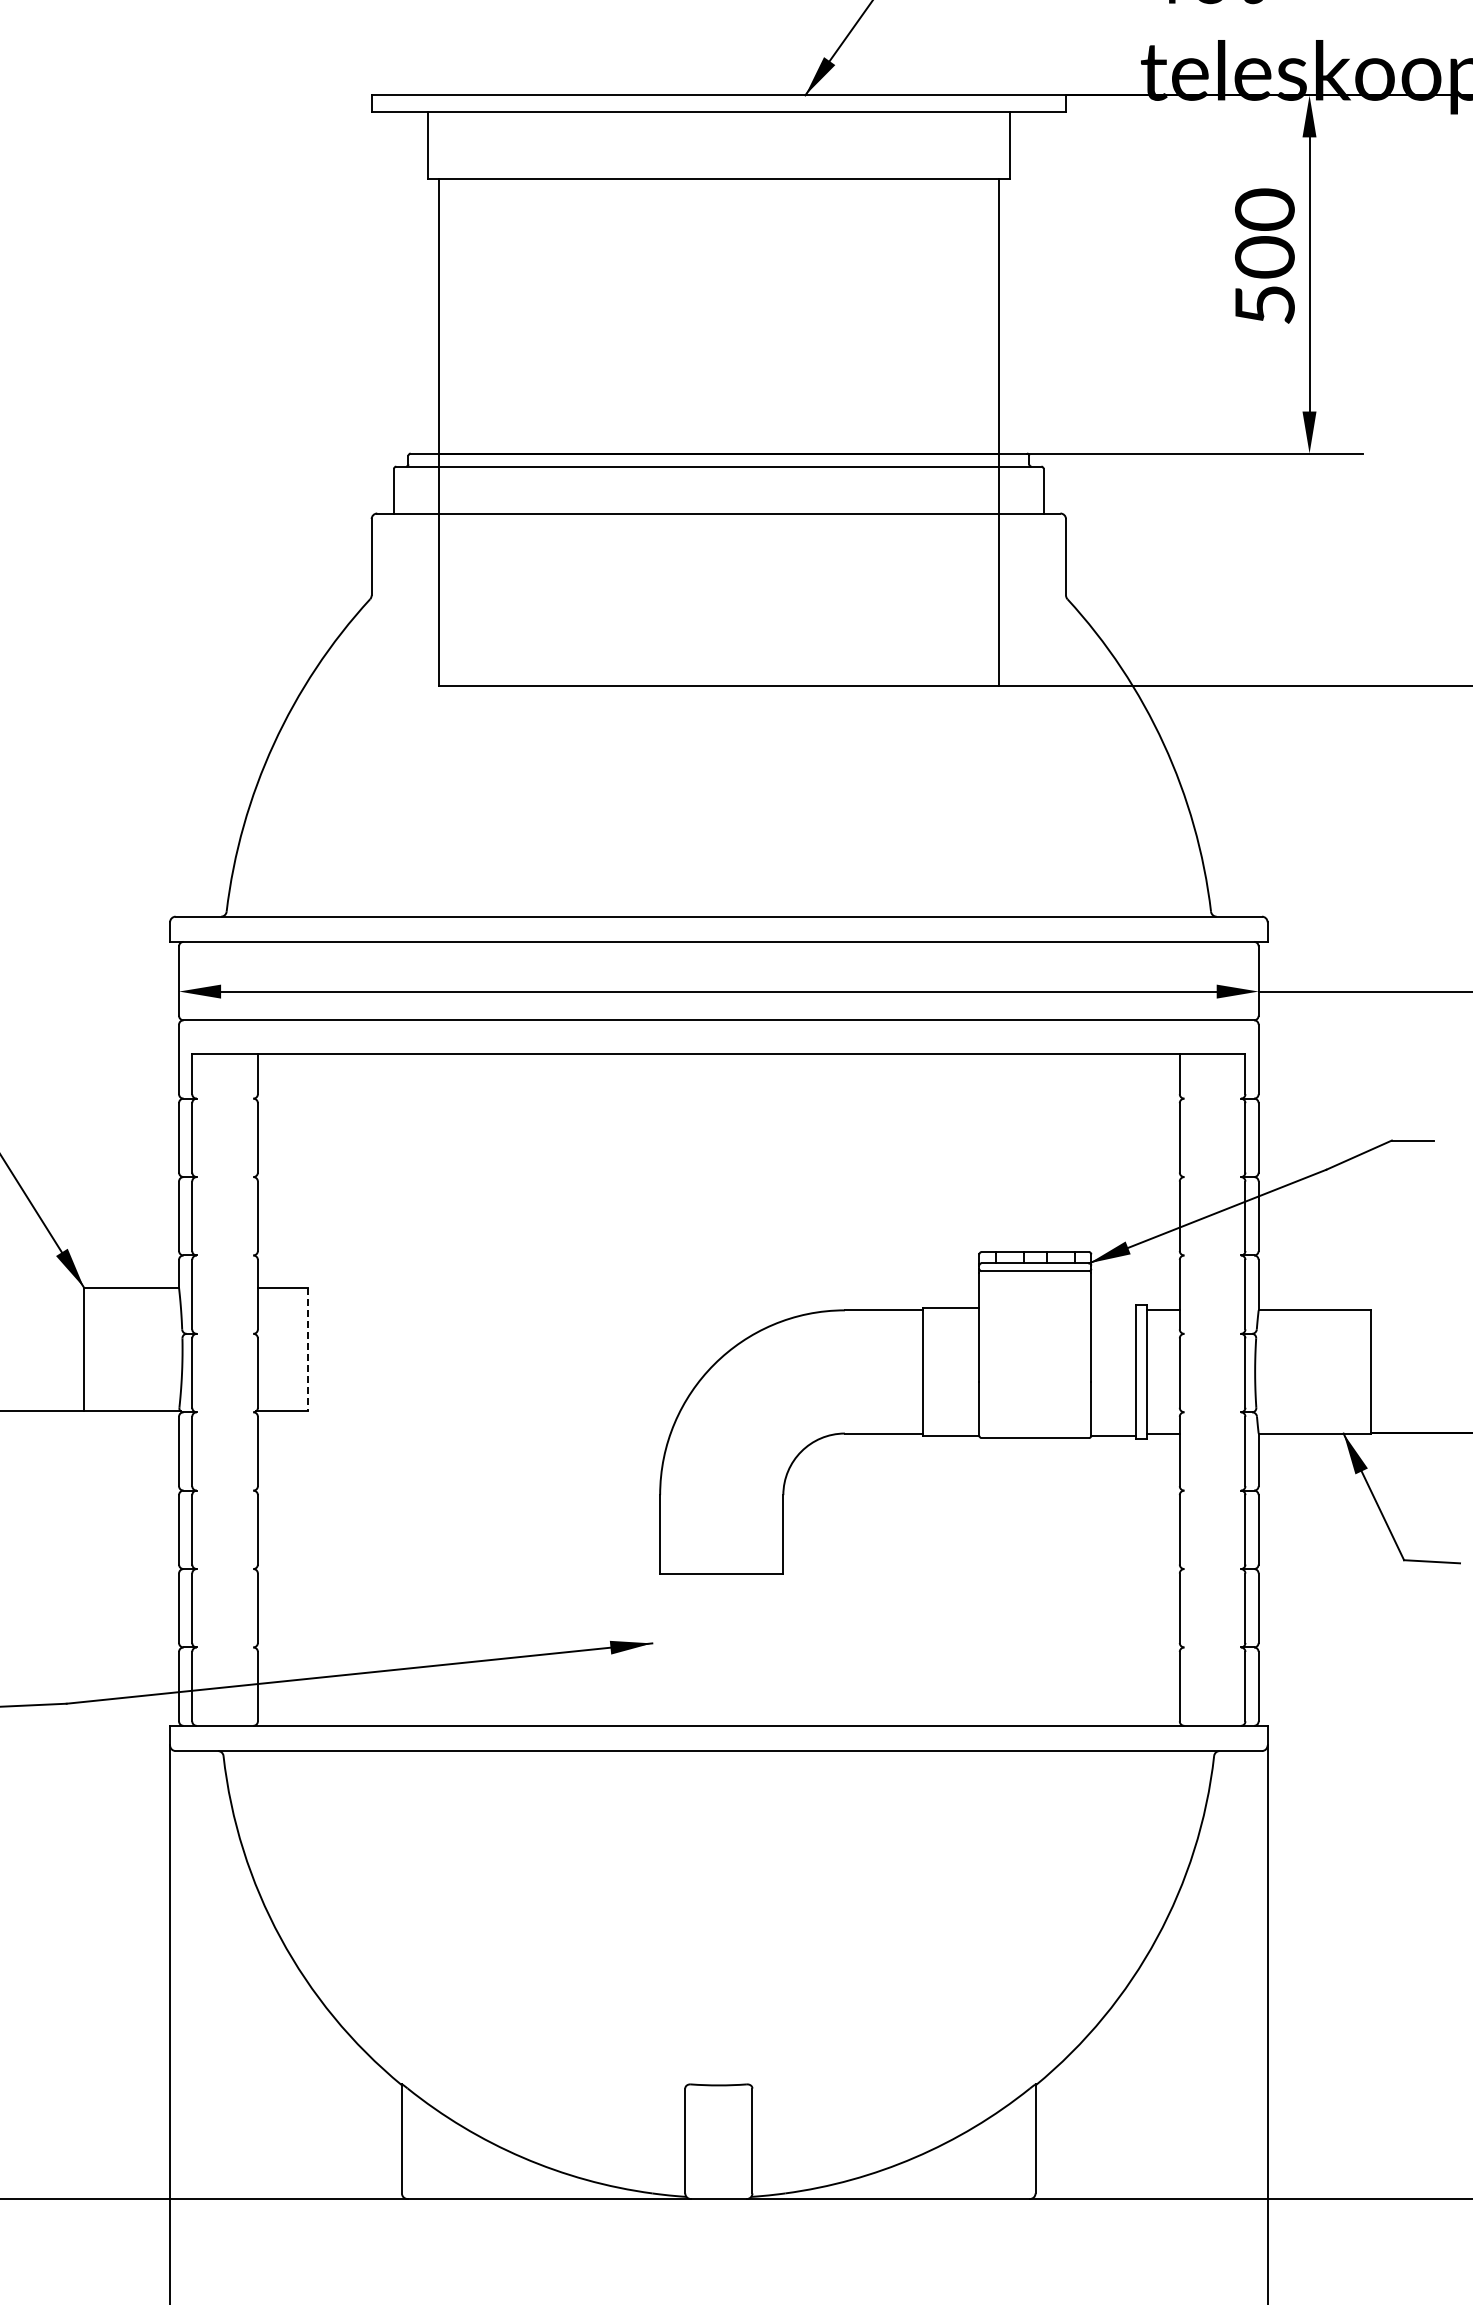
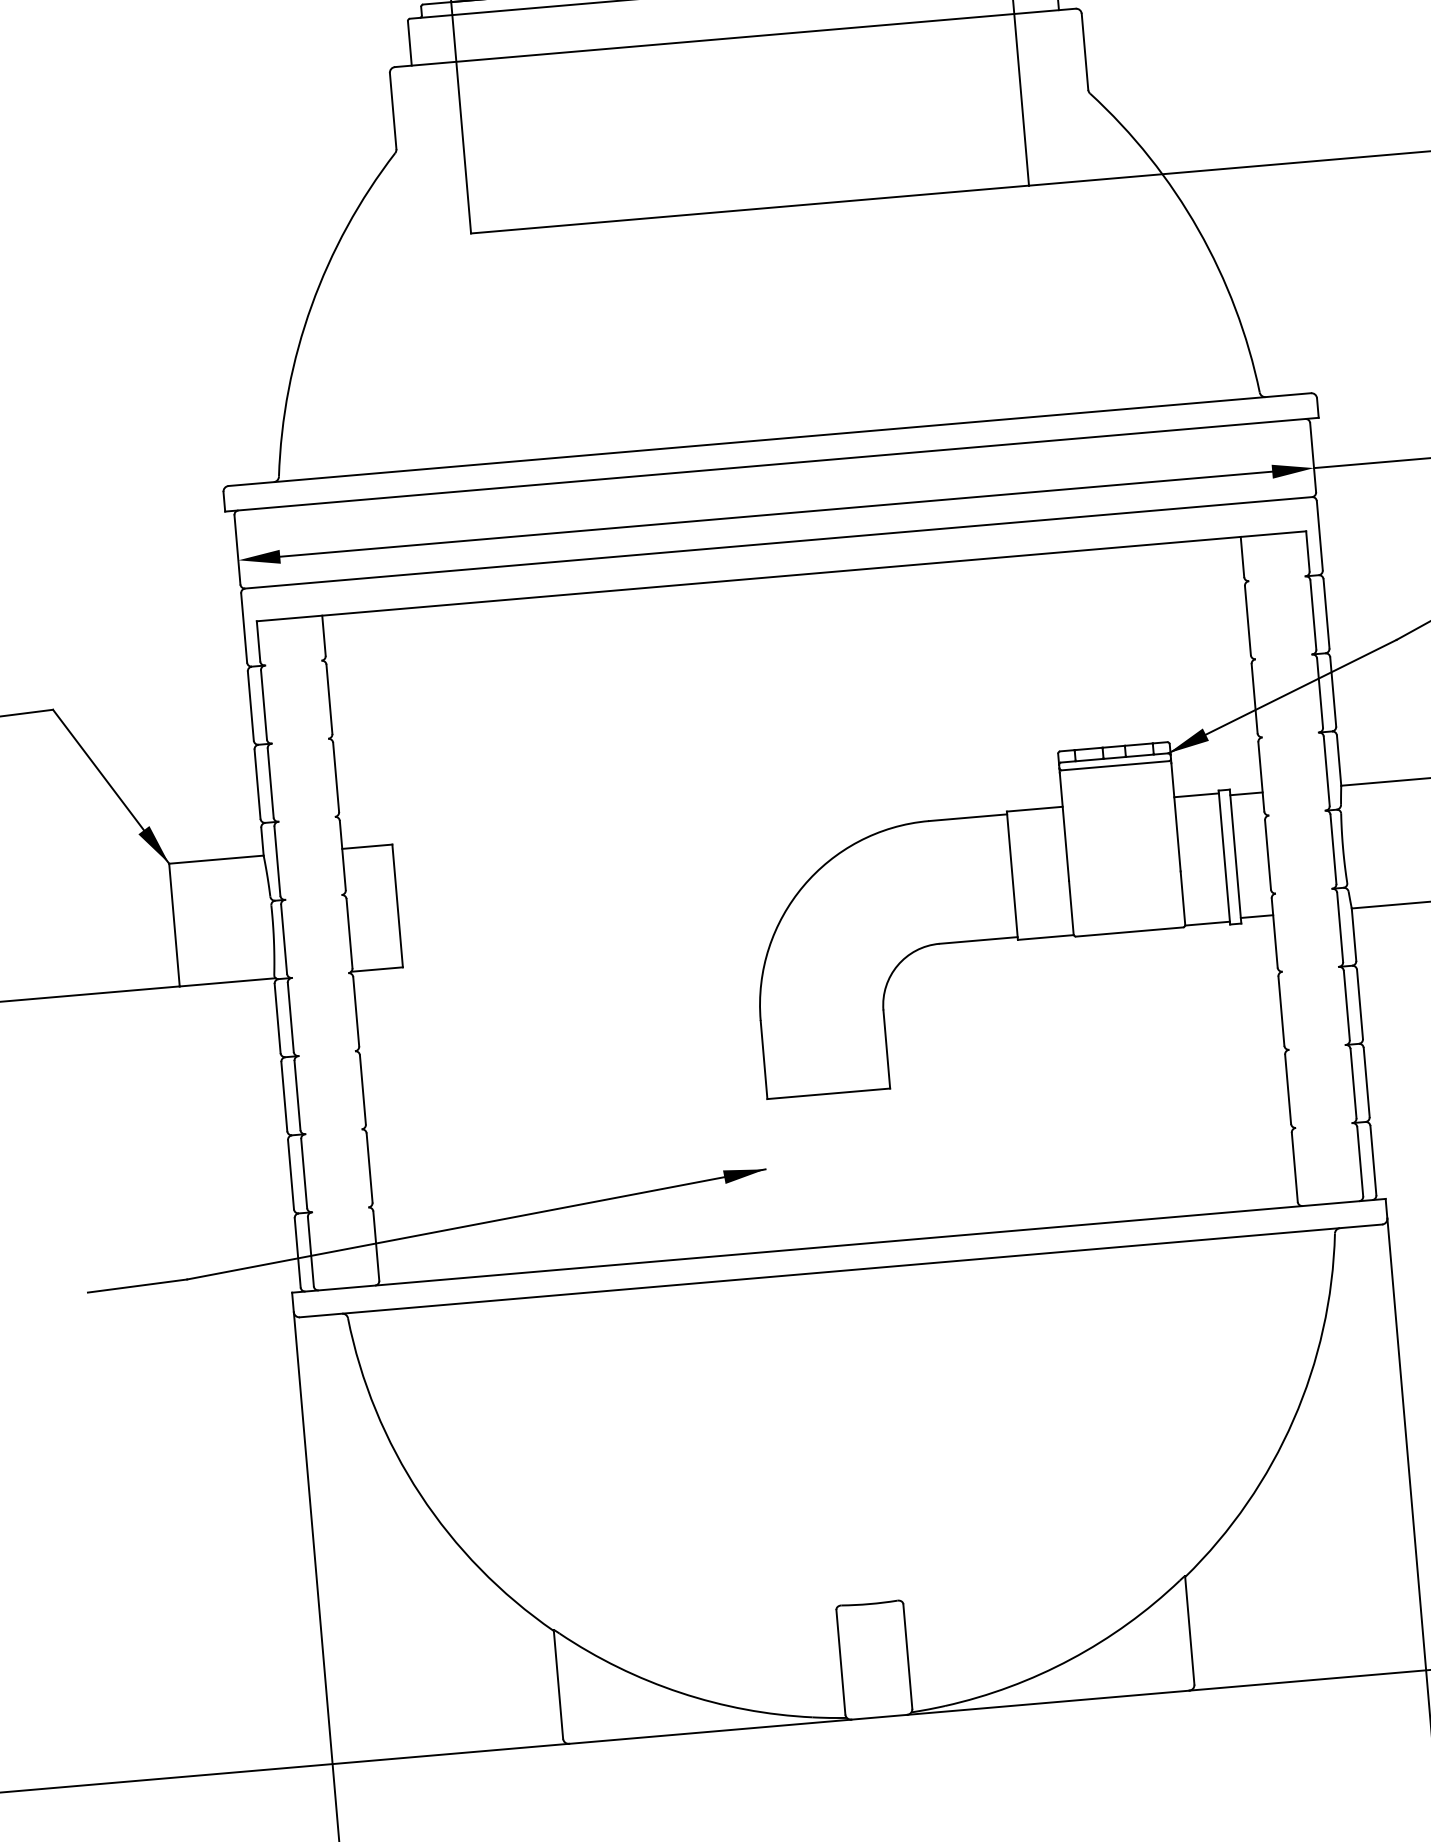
line: (1113, 1307) -> (1196, 795), added
line: (308, 1349) -> (397, 905), dashed -> solid

